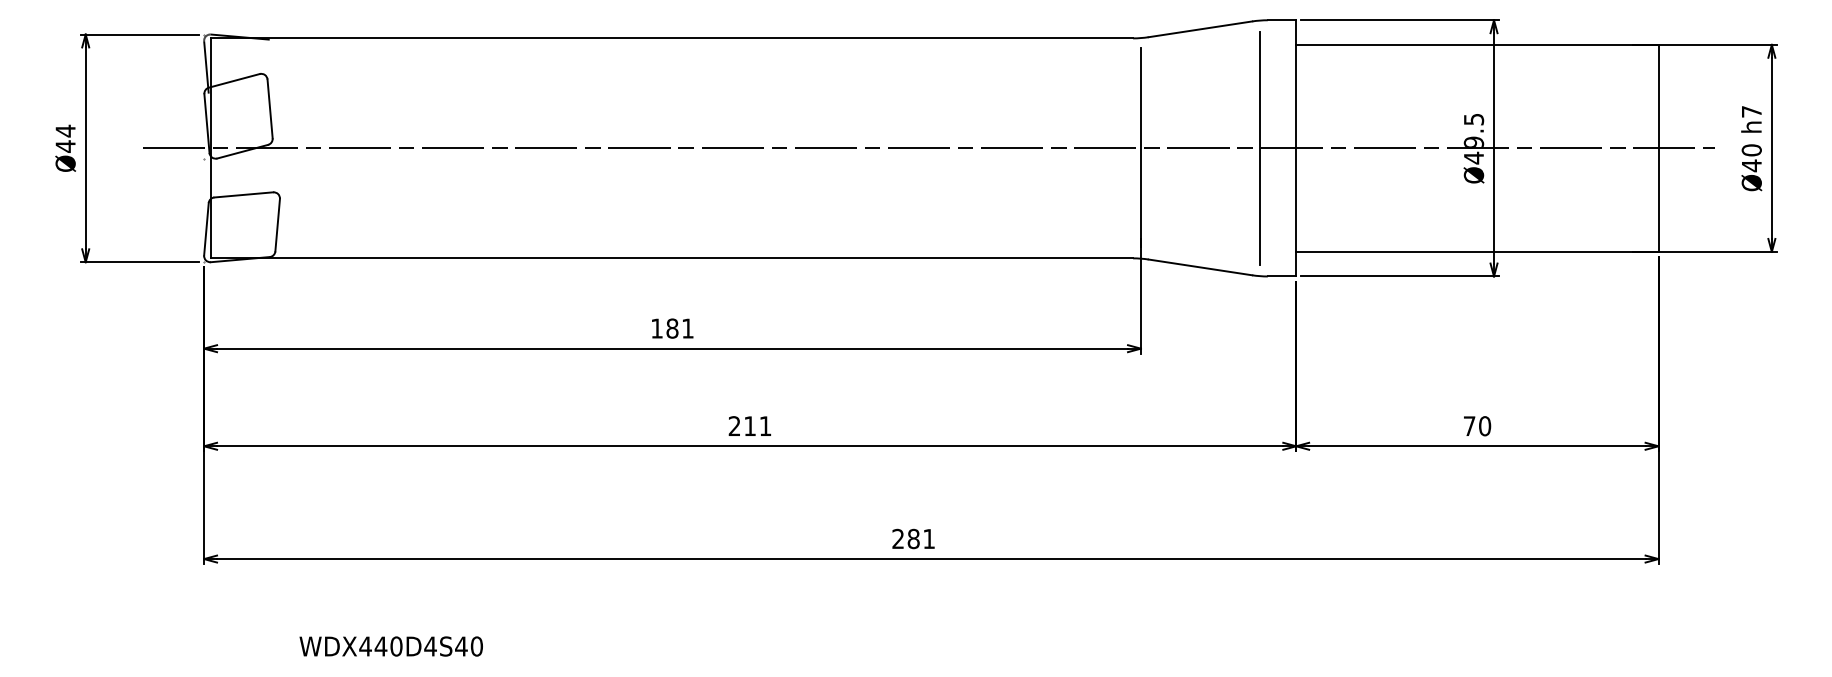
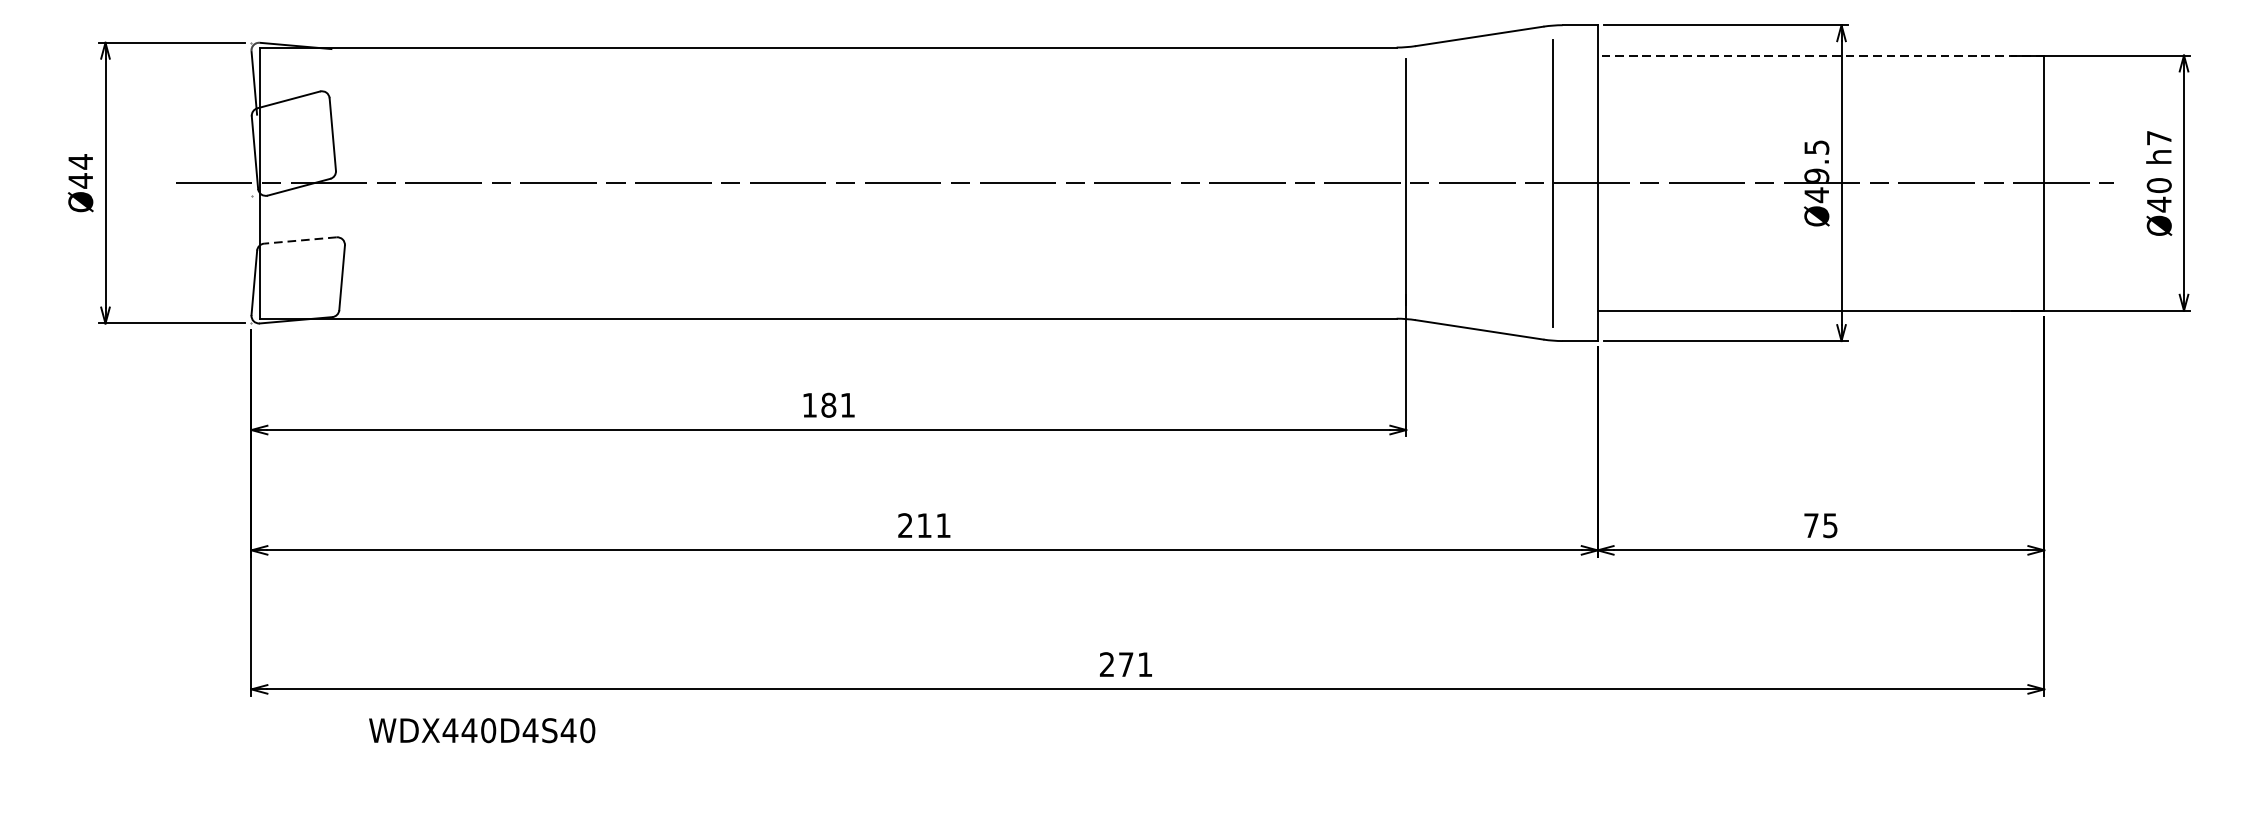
line: (1476, 44) -> (1819, 55), solid -> dashed
line: (243, 194) -> (300, 239), solid -> dashed
text: (1485, 426) -> (1831, 525), 70 -> 75
text: (913, 538) -> (1125, 664), 281 -> 271
text: (390, 646) -> (481, 730), moved

